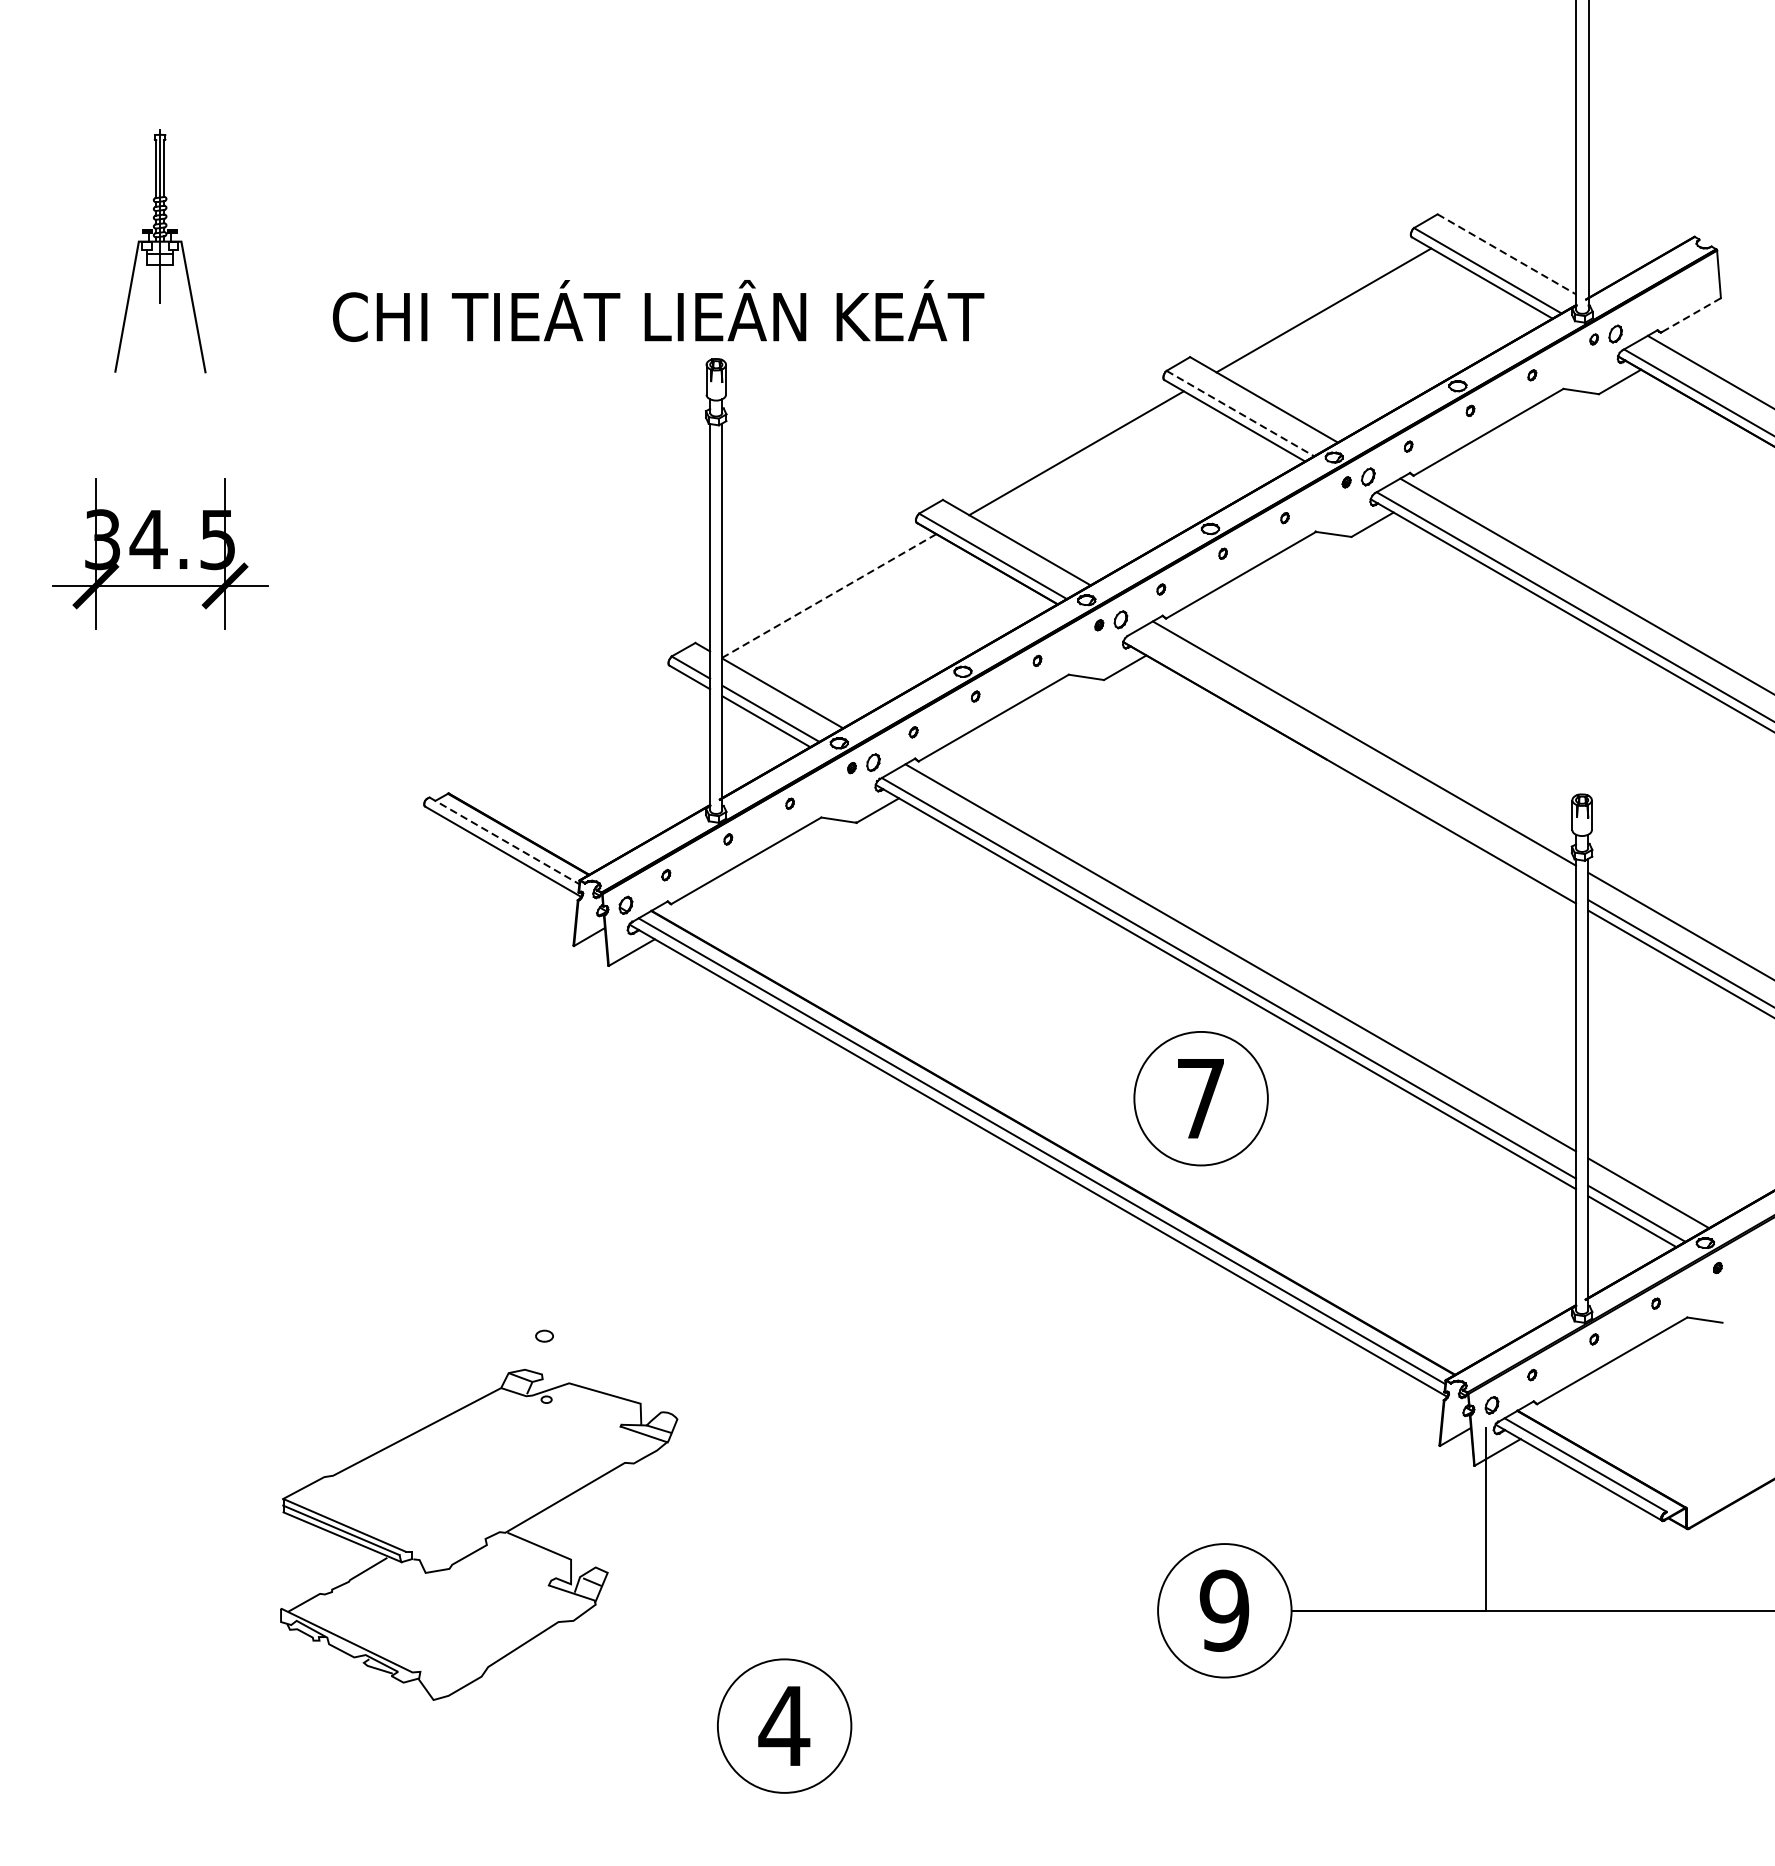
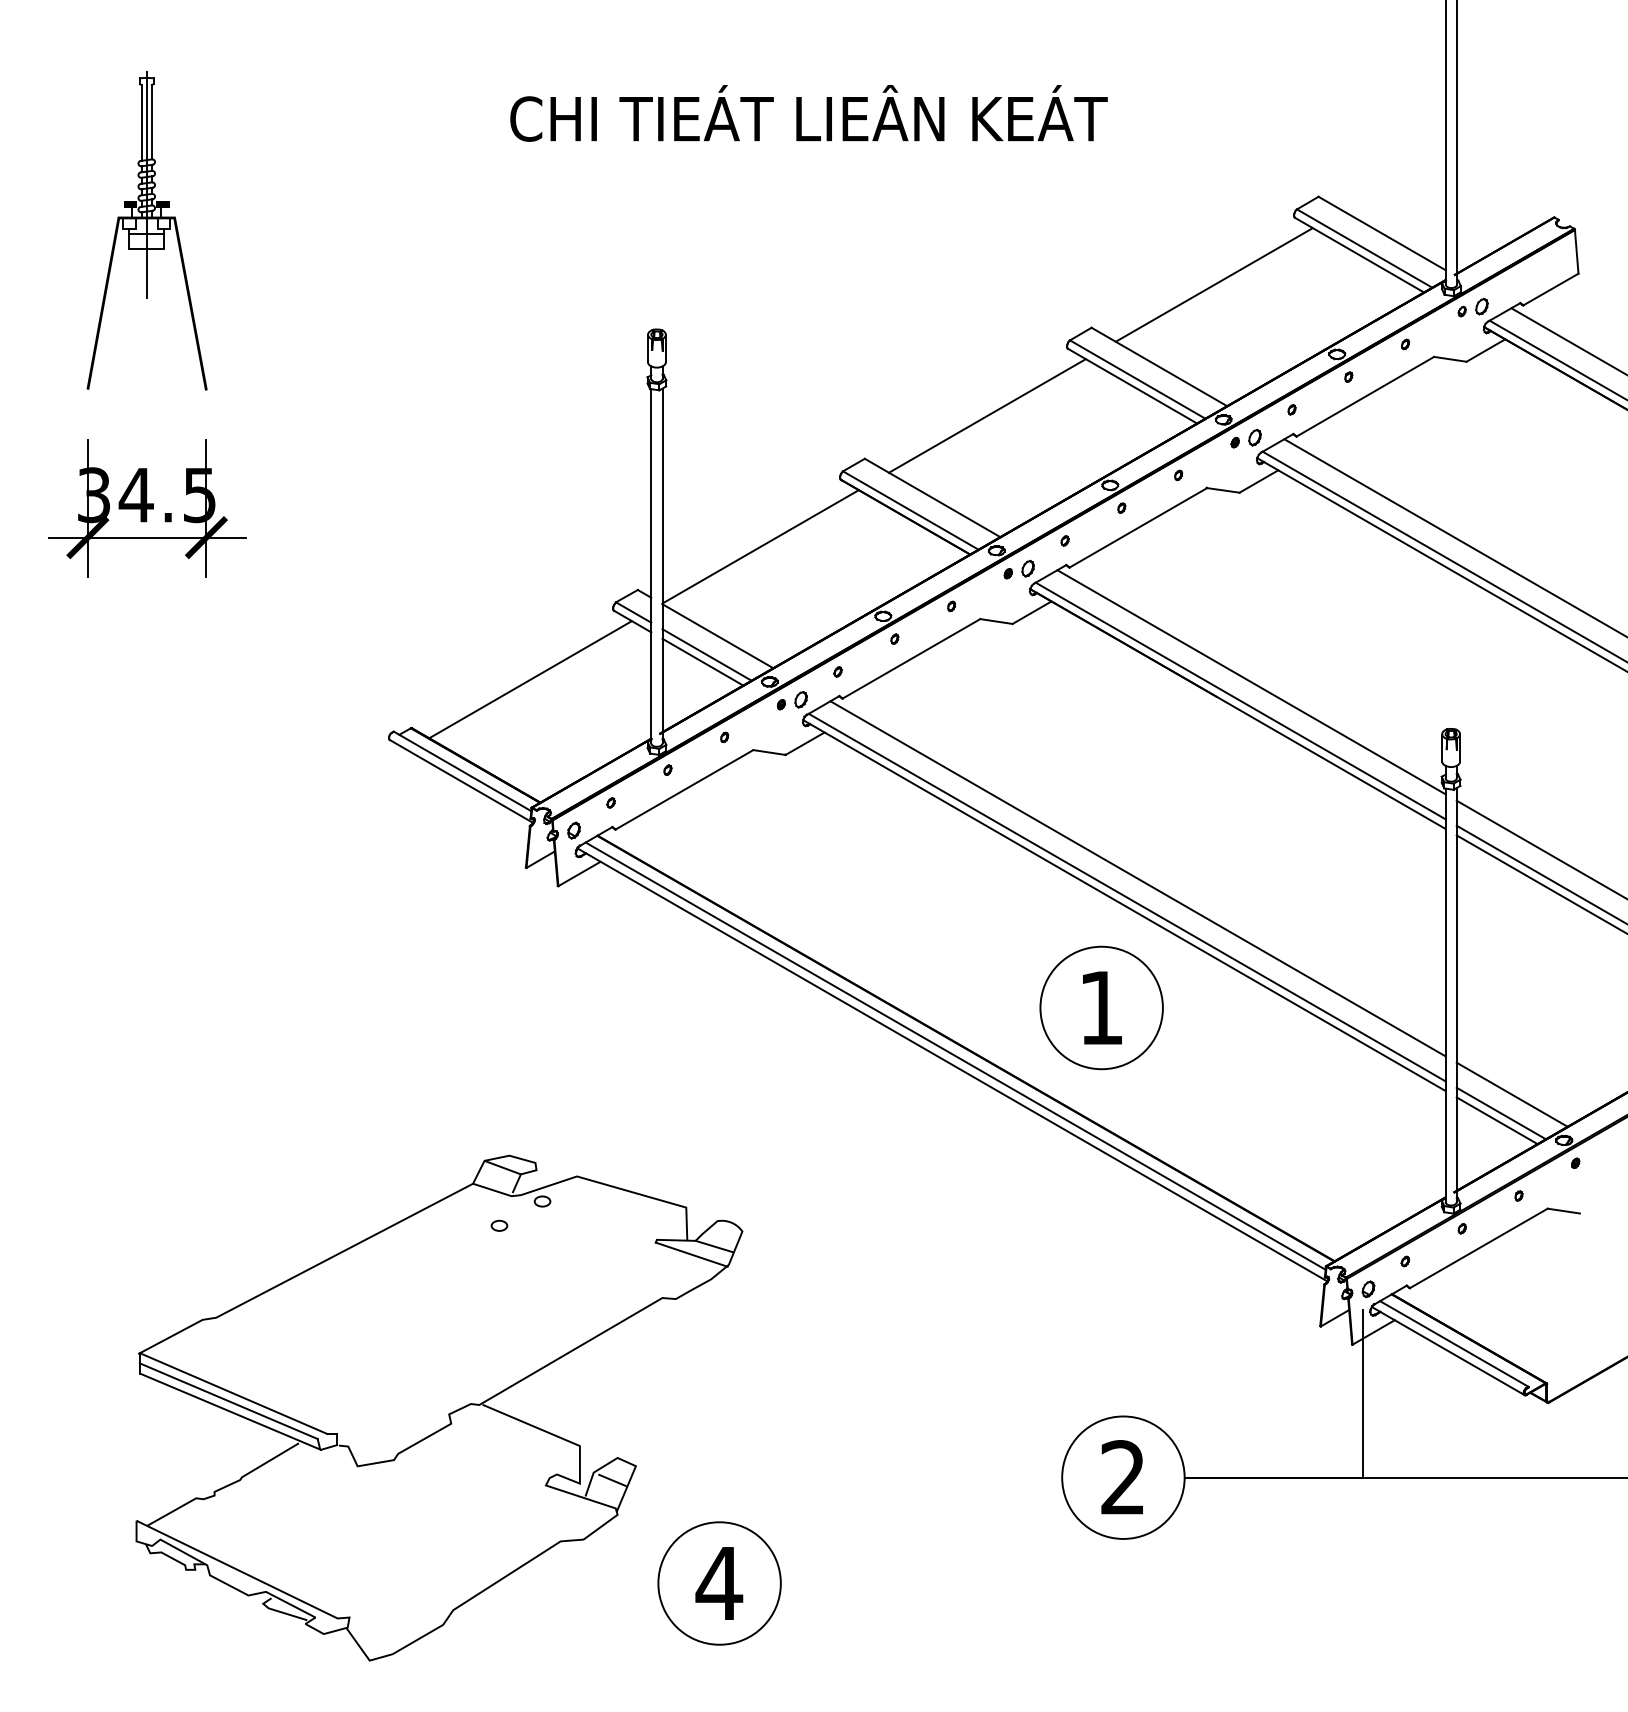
part: (159, 251) -> (146, 230), size x1.43
line: (1507, 254) -> (1382, 233), dashed -> solid
text: (658, 311) -> (808, 113), moved
line: (1690, 315) -> (1550, 289), dashed -> solid
line: (1241, 413) -> (1138, 379), dashed -> solid
line: (829, 596) -> (760, 547), dashed -> solid
line: (578, 740) -> (530, 679), added
line: (1352, 763) -> (1240, 700), added
line: (504, 840) -> (462, 771), dashed -> solid
text: (1200, 1098) -> (1101, 1007), 7 -> 1
part: (479, 1534) -> (439, 1407), size x1.67
text: (1223, 1610) -> (1122, 1477), 9 -> 2

